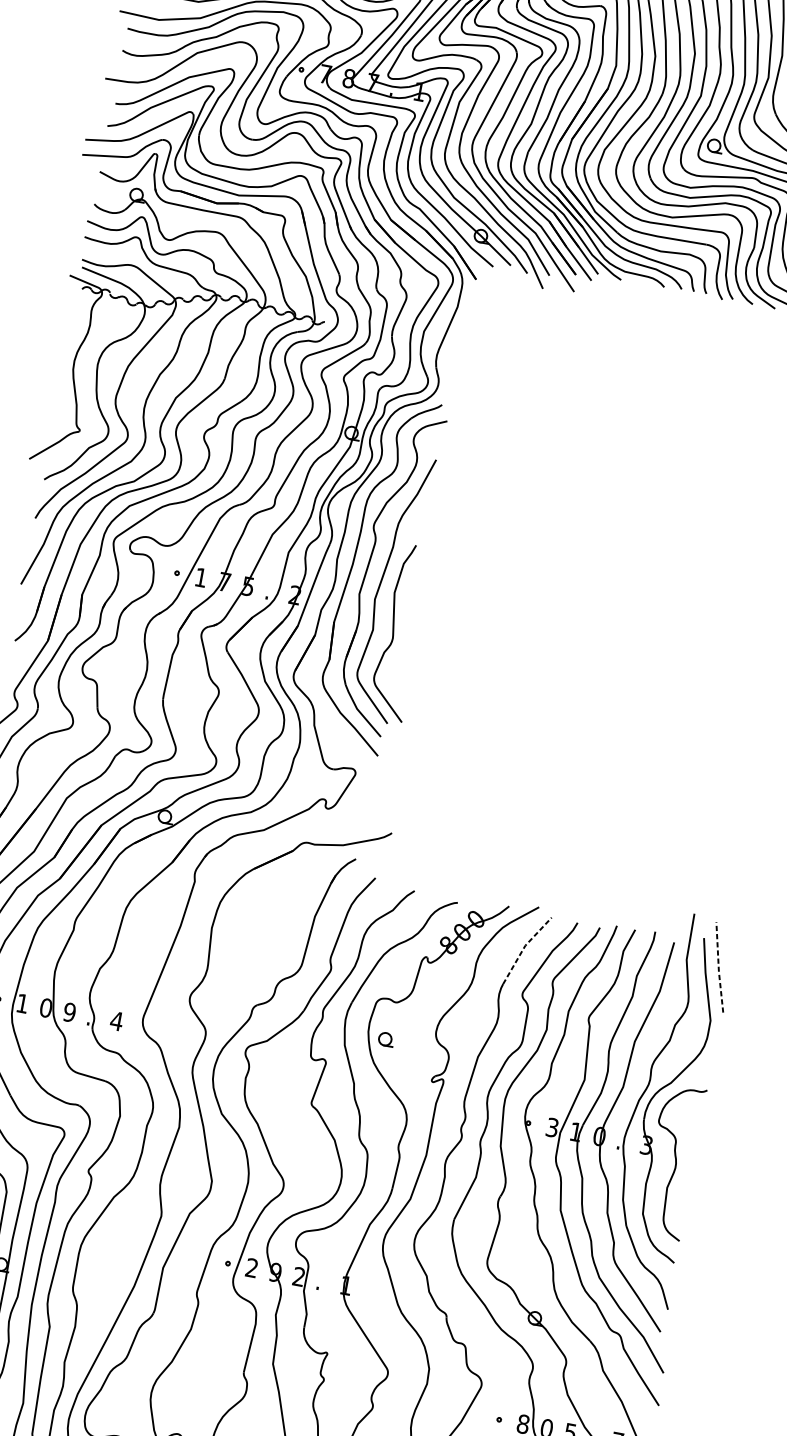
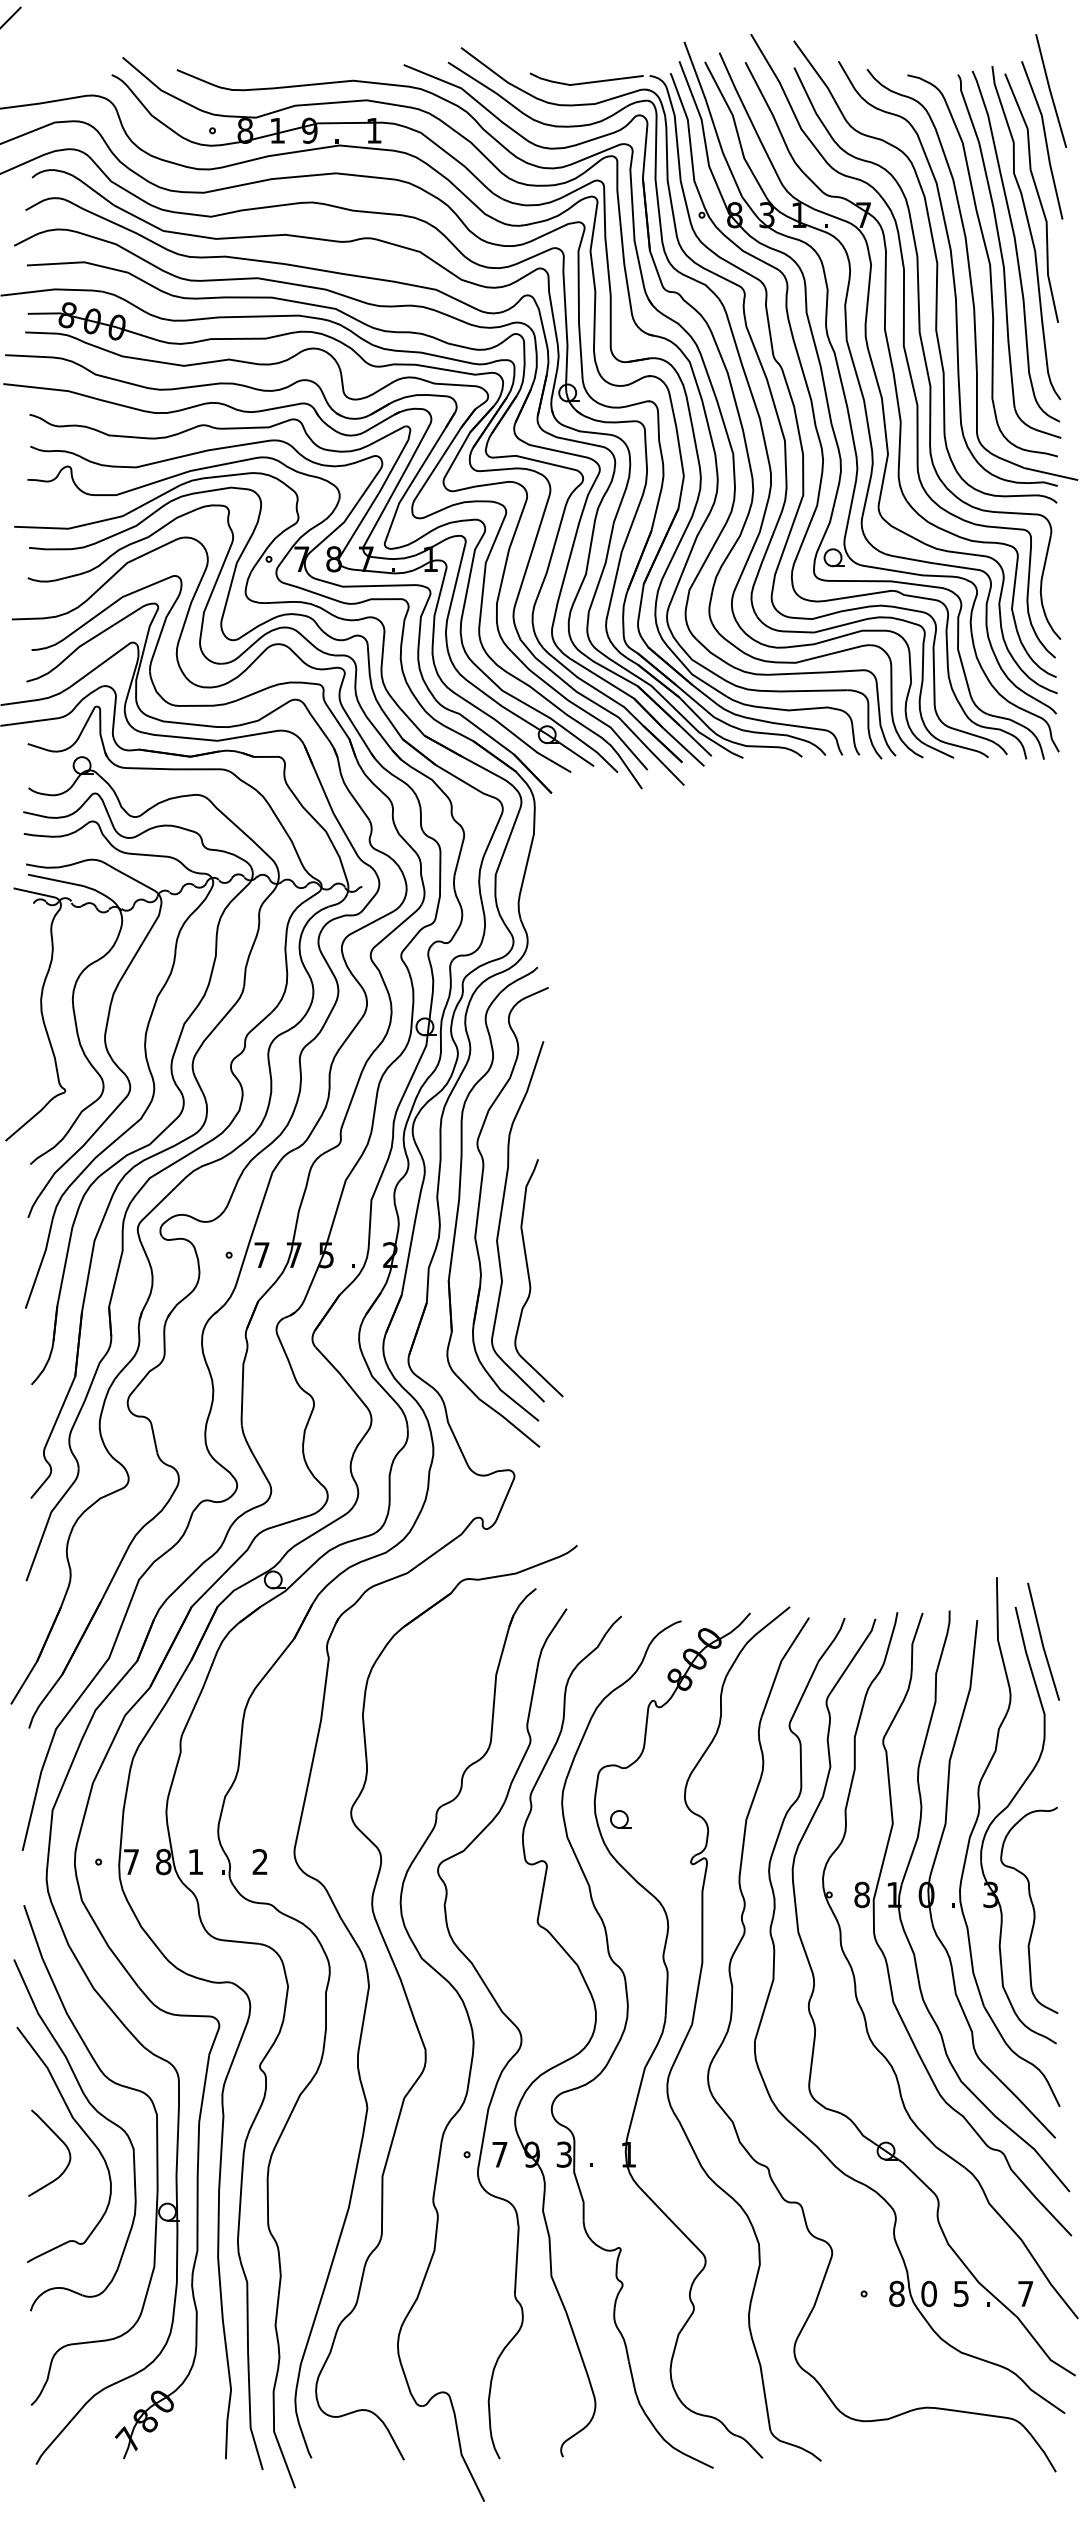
text: (200, 577) -> (261, 1254), 1 -> 7
line: (524, 947) -> (780, 1663), dashed -> solid
line: (718, 967) -> (1042, 1642), dashed -> solid
text: (22, 1003) -> (131, 1861), 1 -> 7
text: (46, 1007) -> (163, 1861), 0 -> 8
text: (69, 1012) -> (195, 1862), 9 -> 1
text: (117, 1020) -> (260, 1861), 4 -> 2
text: (552, 1127) -> (861, 1894), 3 -> 8
text: (251, 1267) -> (499, 2154), 2 -> 7
text: (298, 1276) -> (563, 2154), 2 -> 3

